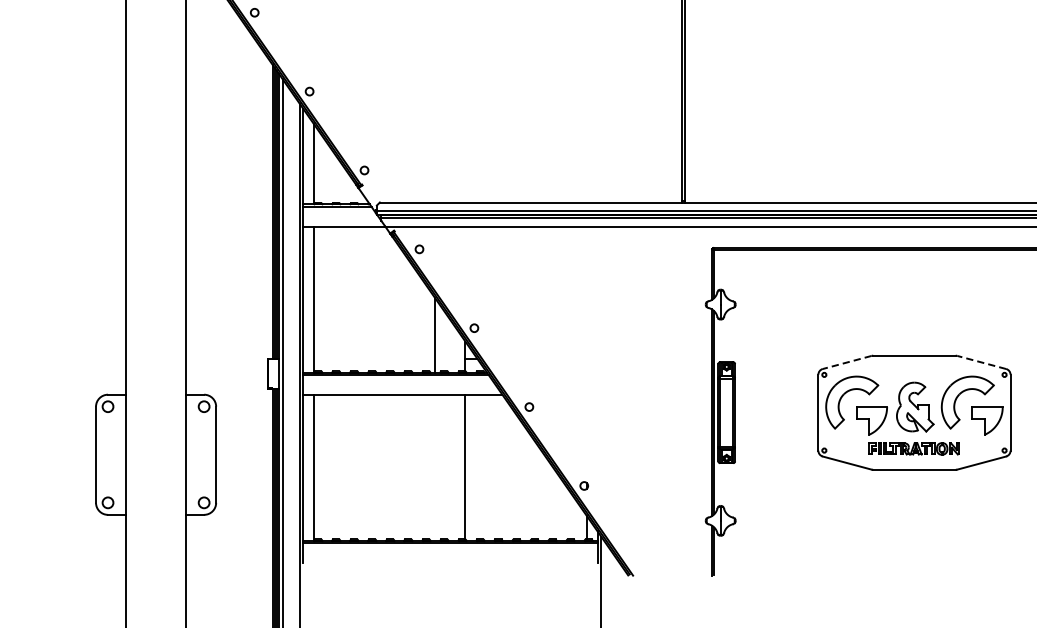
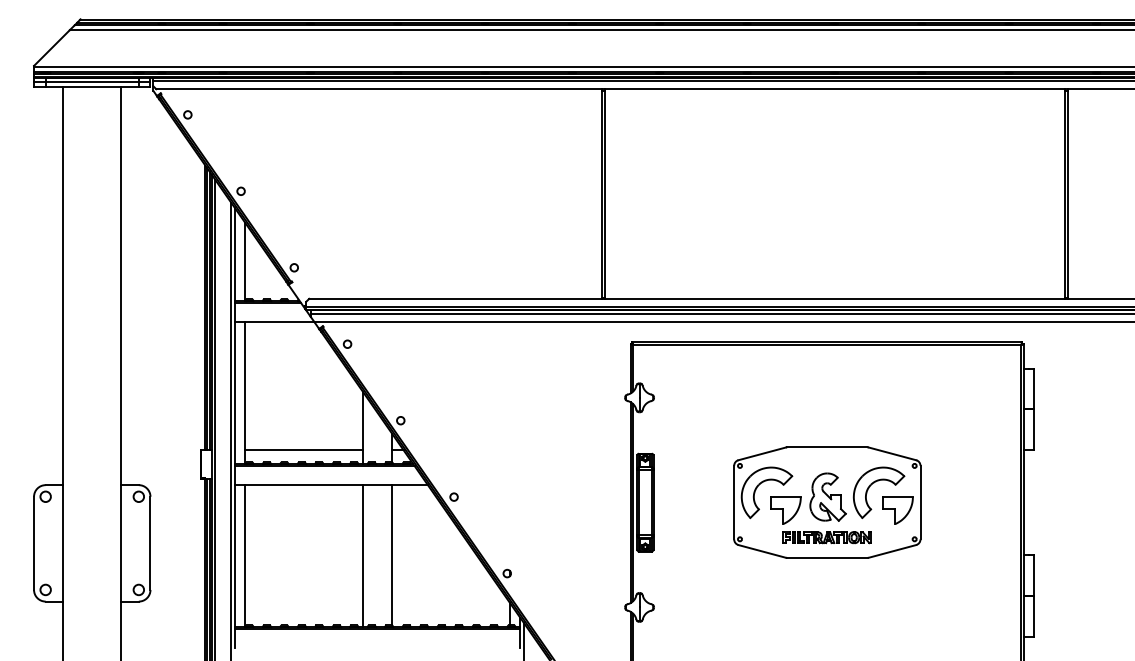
line: (375, 358) -> (304, 450), added
line: (847, 362) -> (762, 453), dashed -> solid
line: (981, 362) -> (892, 453), dashed -> solid
line: (435, 467) -> (363, 555), added

